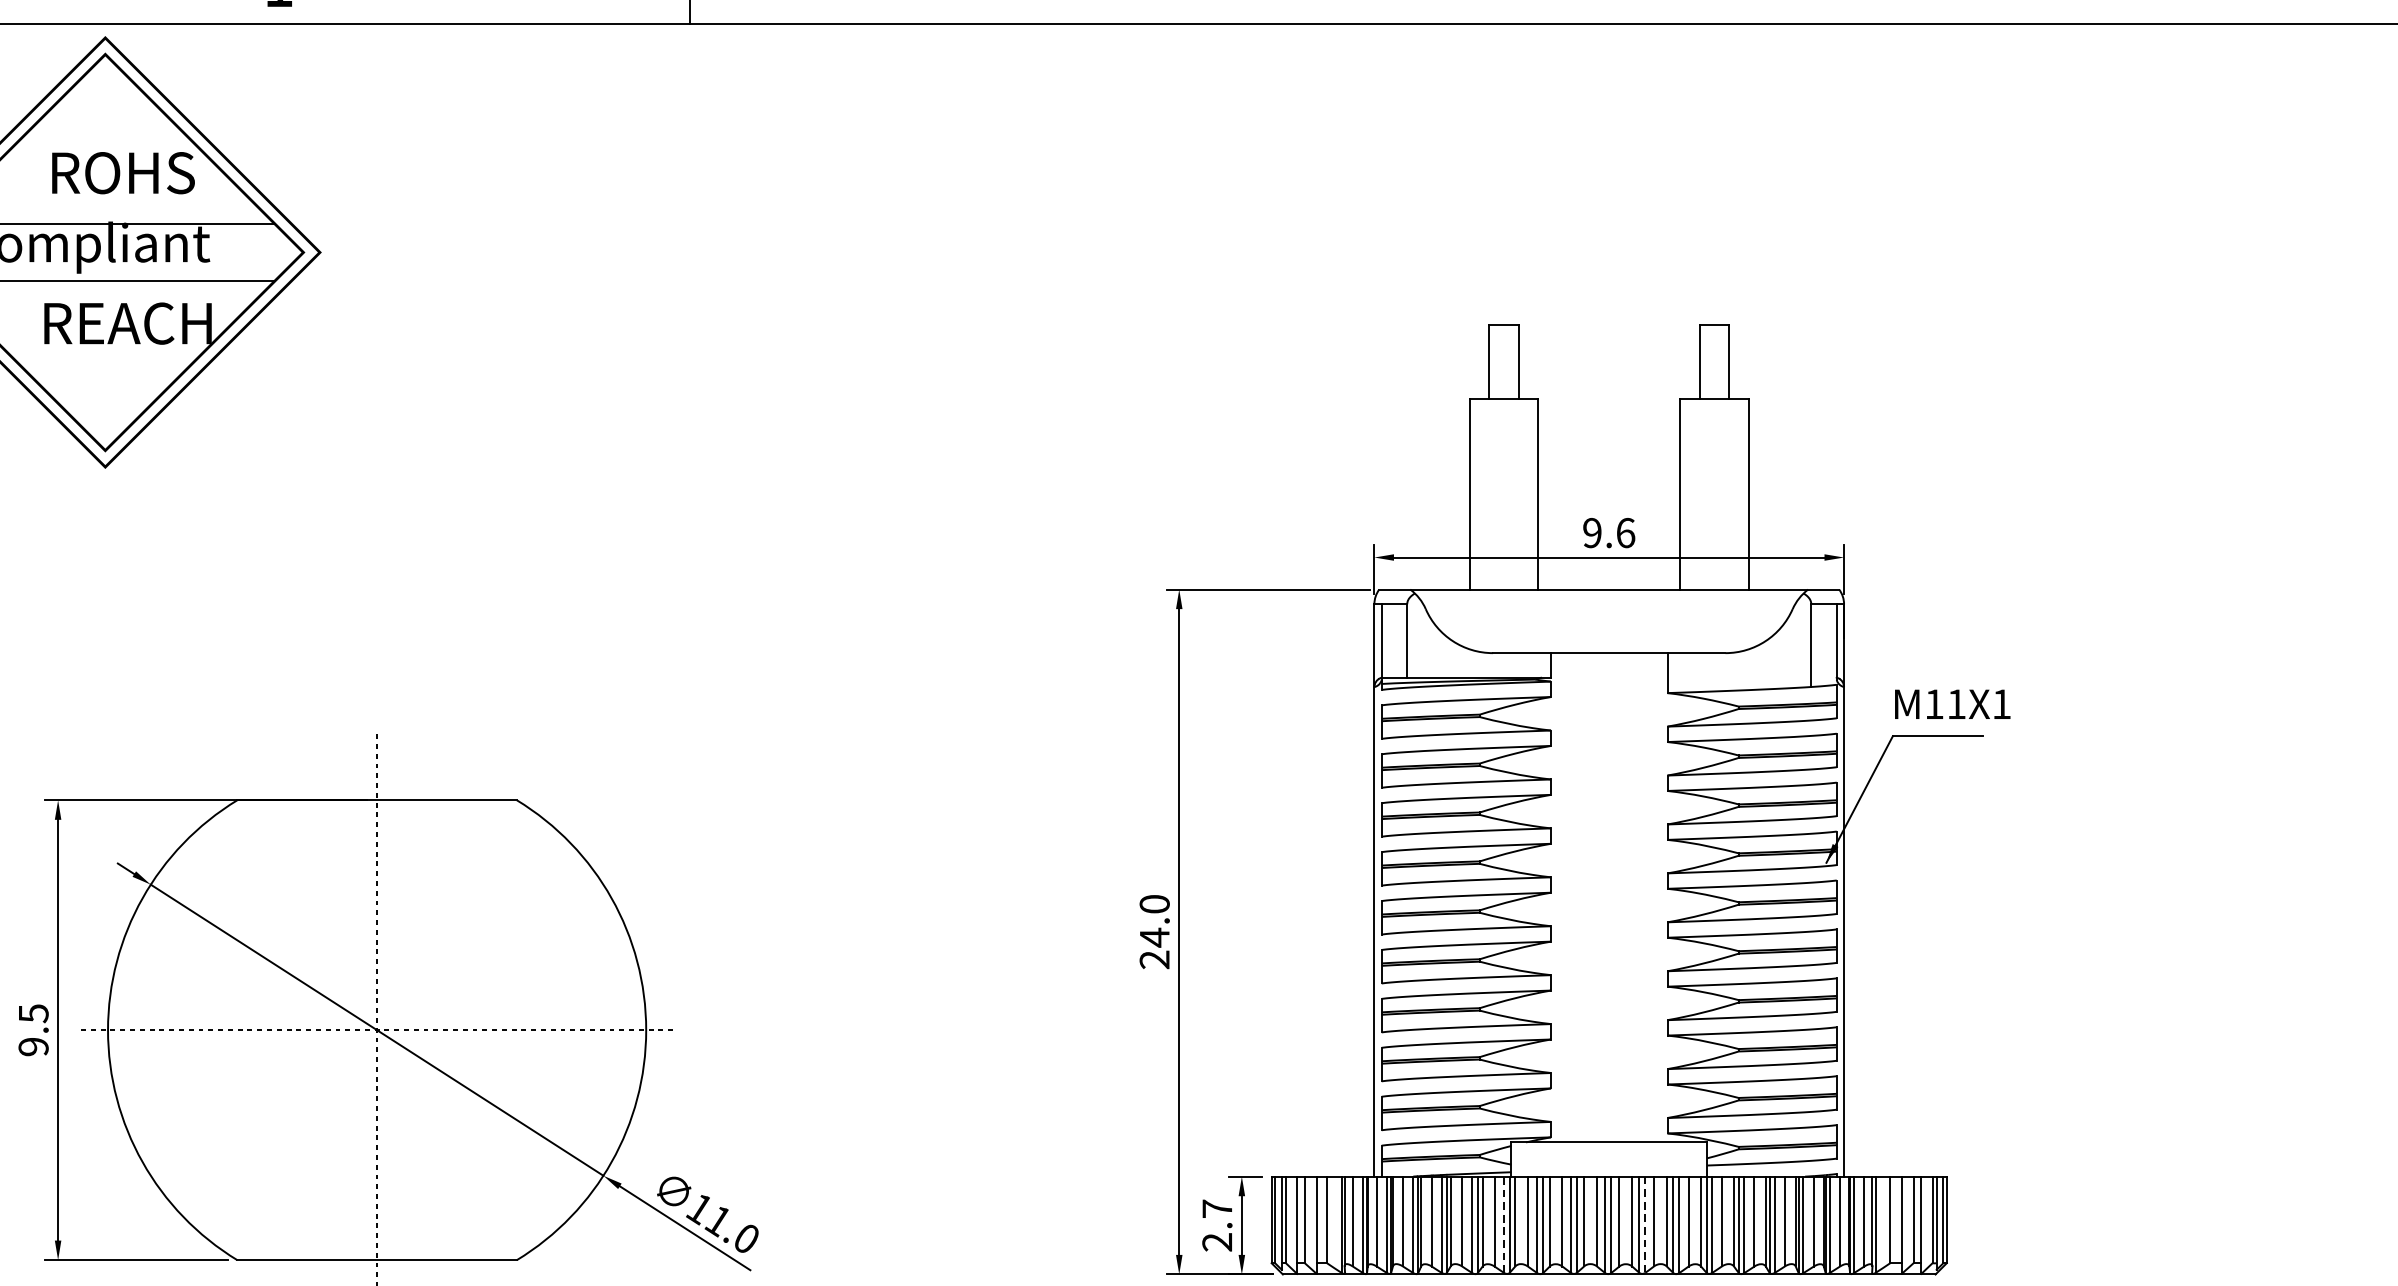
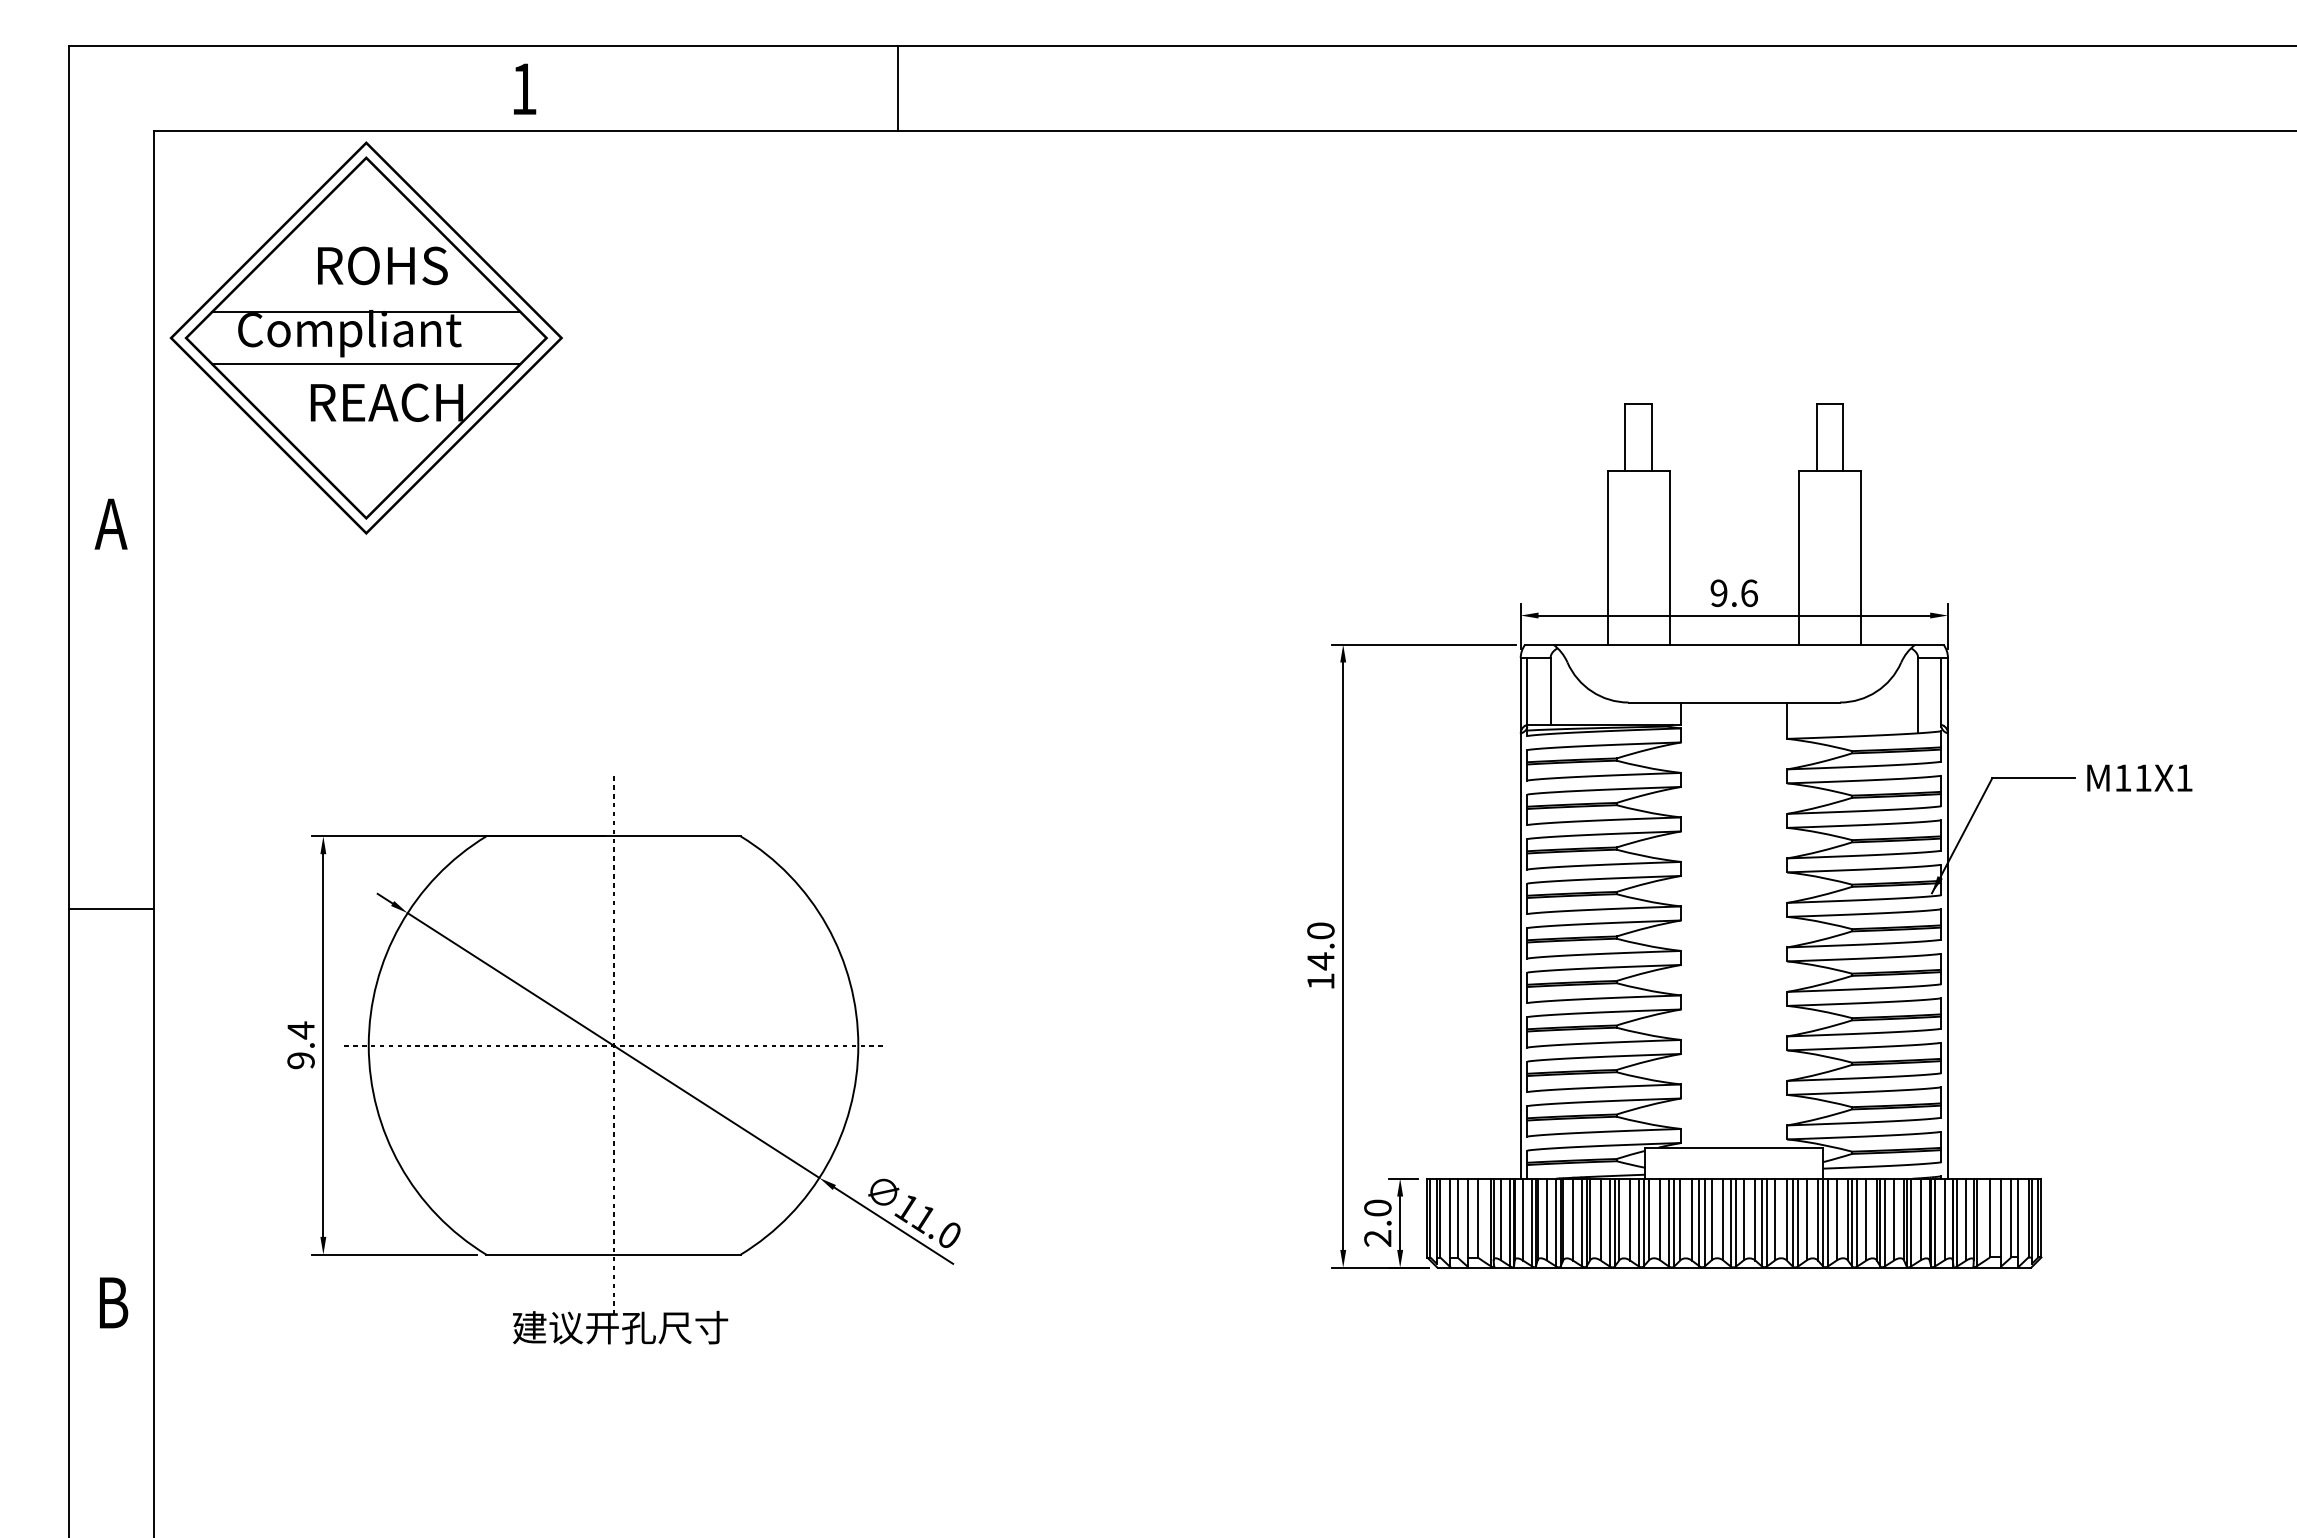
text: (1952, 703) -> (2139, 777), moved
text: (1154, 959) -> (1320, 981), 24.0 -> 14.0
text: (32, 1013) -> (300, 1030), 9.5 -> 9.4
text: (1216, 1208) -> (1377, 1207), 2.7 -> 2.0
line: (1503, 1224) -> (1638, 1222), dashed -> solid
line: (1645, 1224) -> (1767, 1222), dashed -> solid

